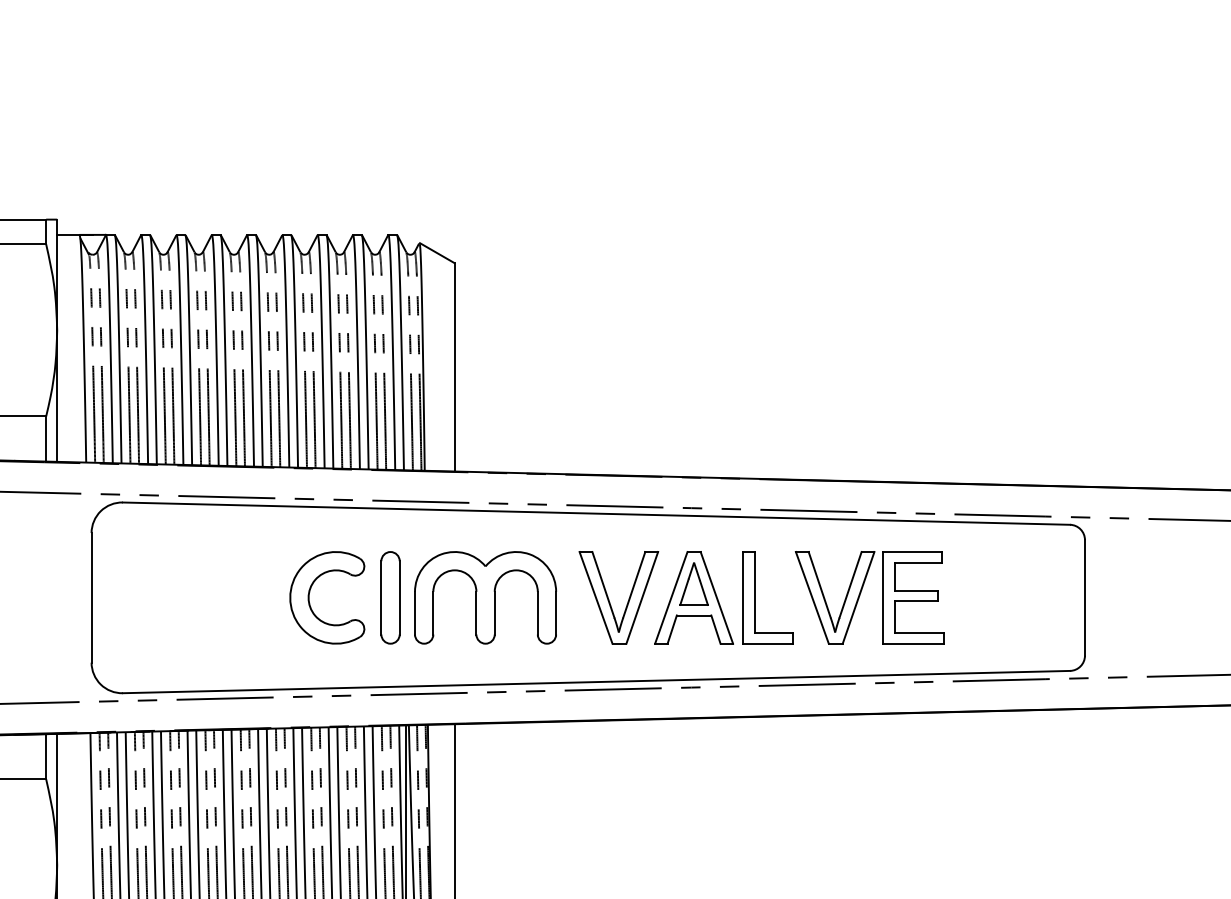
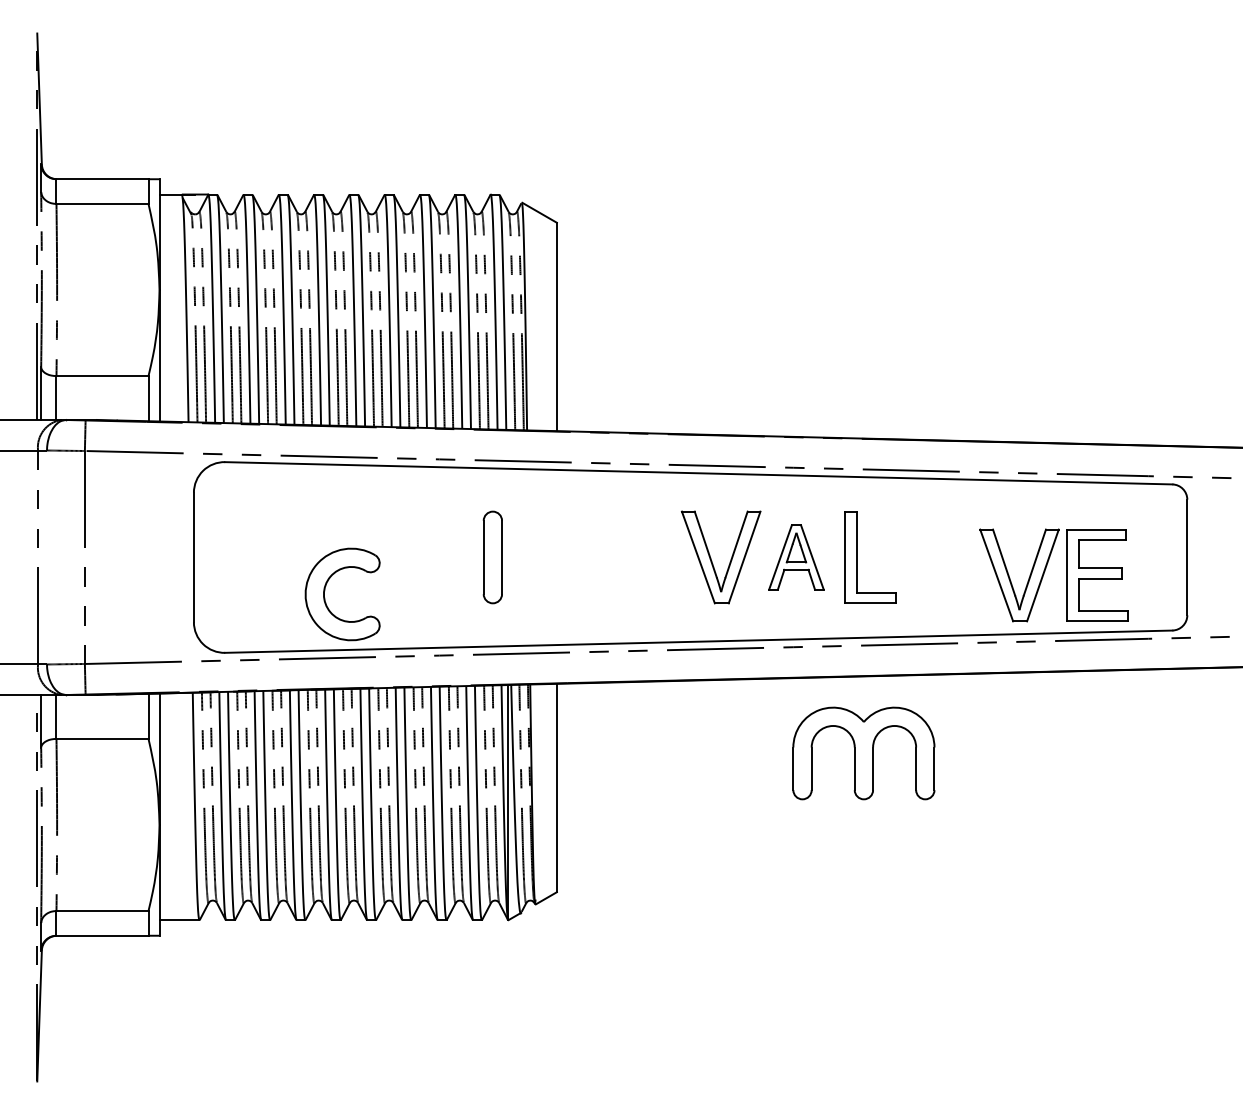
part: (310, 593) -> (325, 590), moved
part: (861, 593) -> (1045, 571), moved
part: (485, 597) -> (863, 753), moved
part: (694, 597) -> (796, 557), size x0.7

